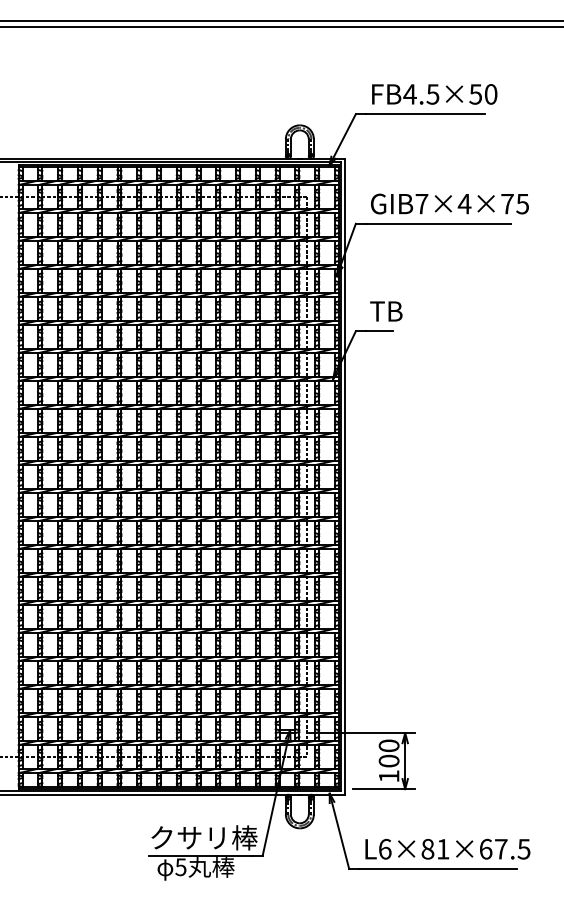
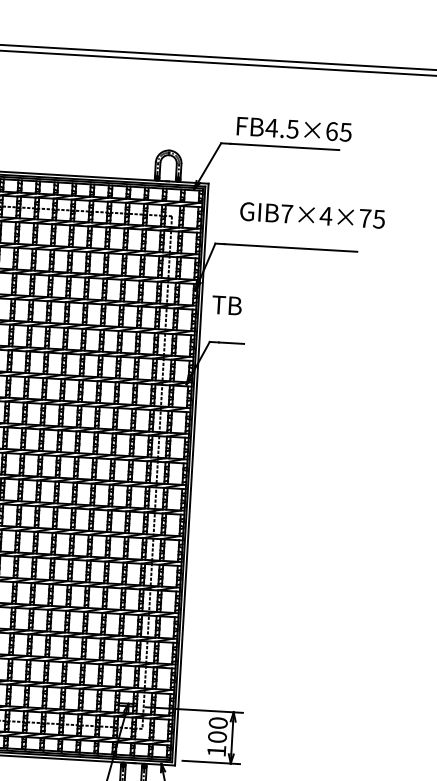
text: (483, 94) -> (339, 132), FB4.5×50 -> FB4.5×65
text: (449, 203) -> (312, 214), moved
text: (386, 311) -> (227, 305), moved

